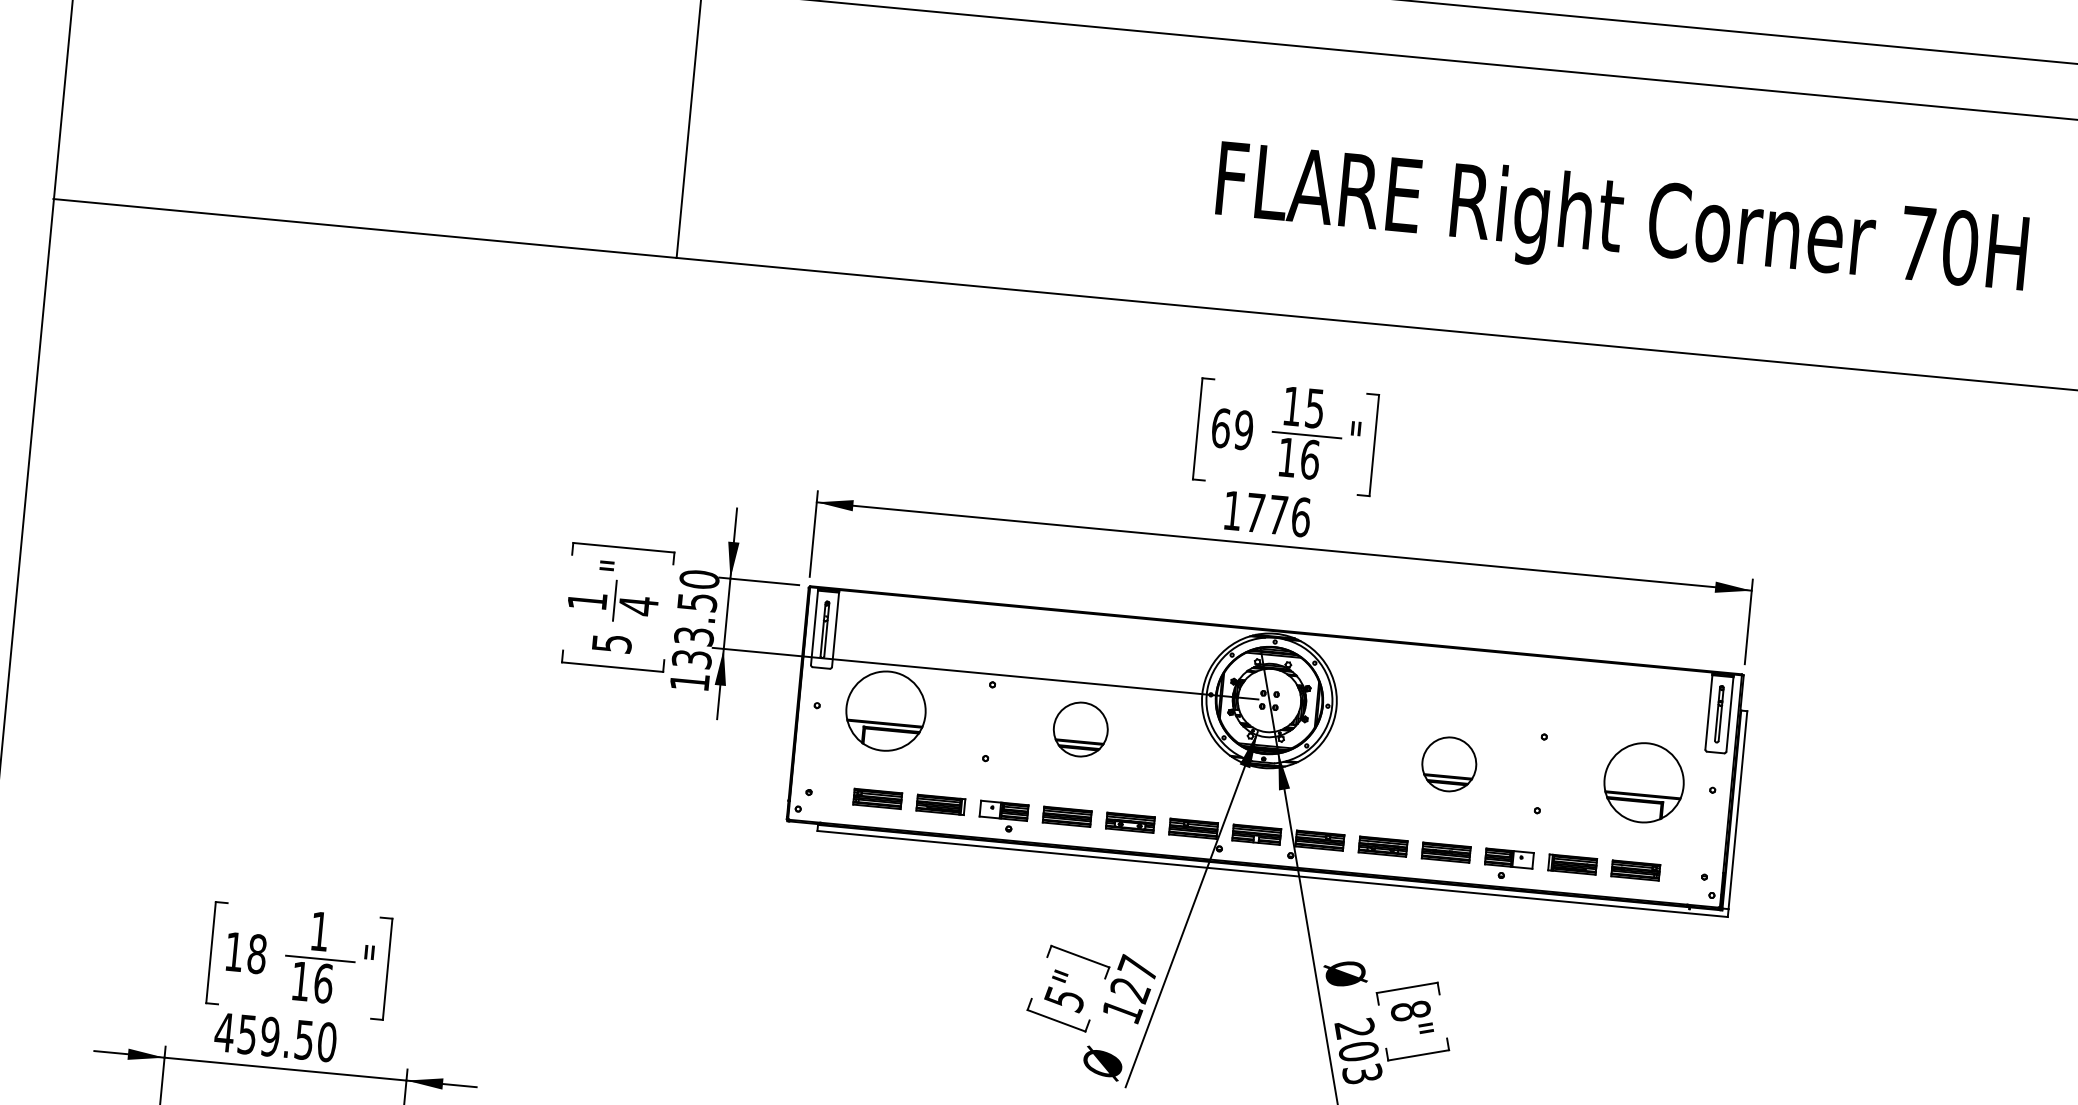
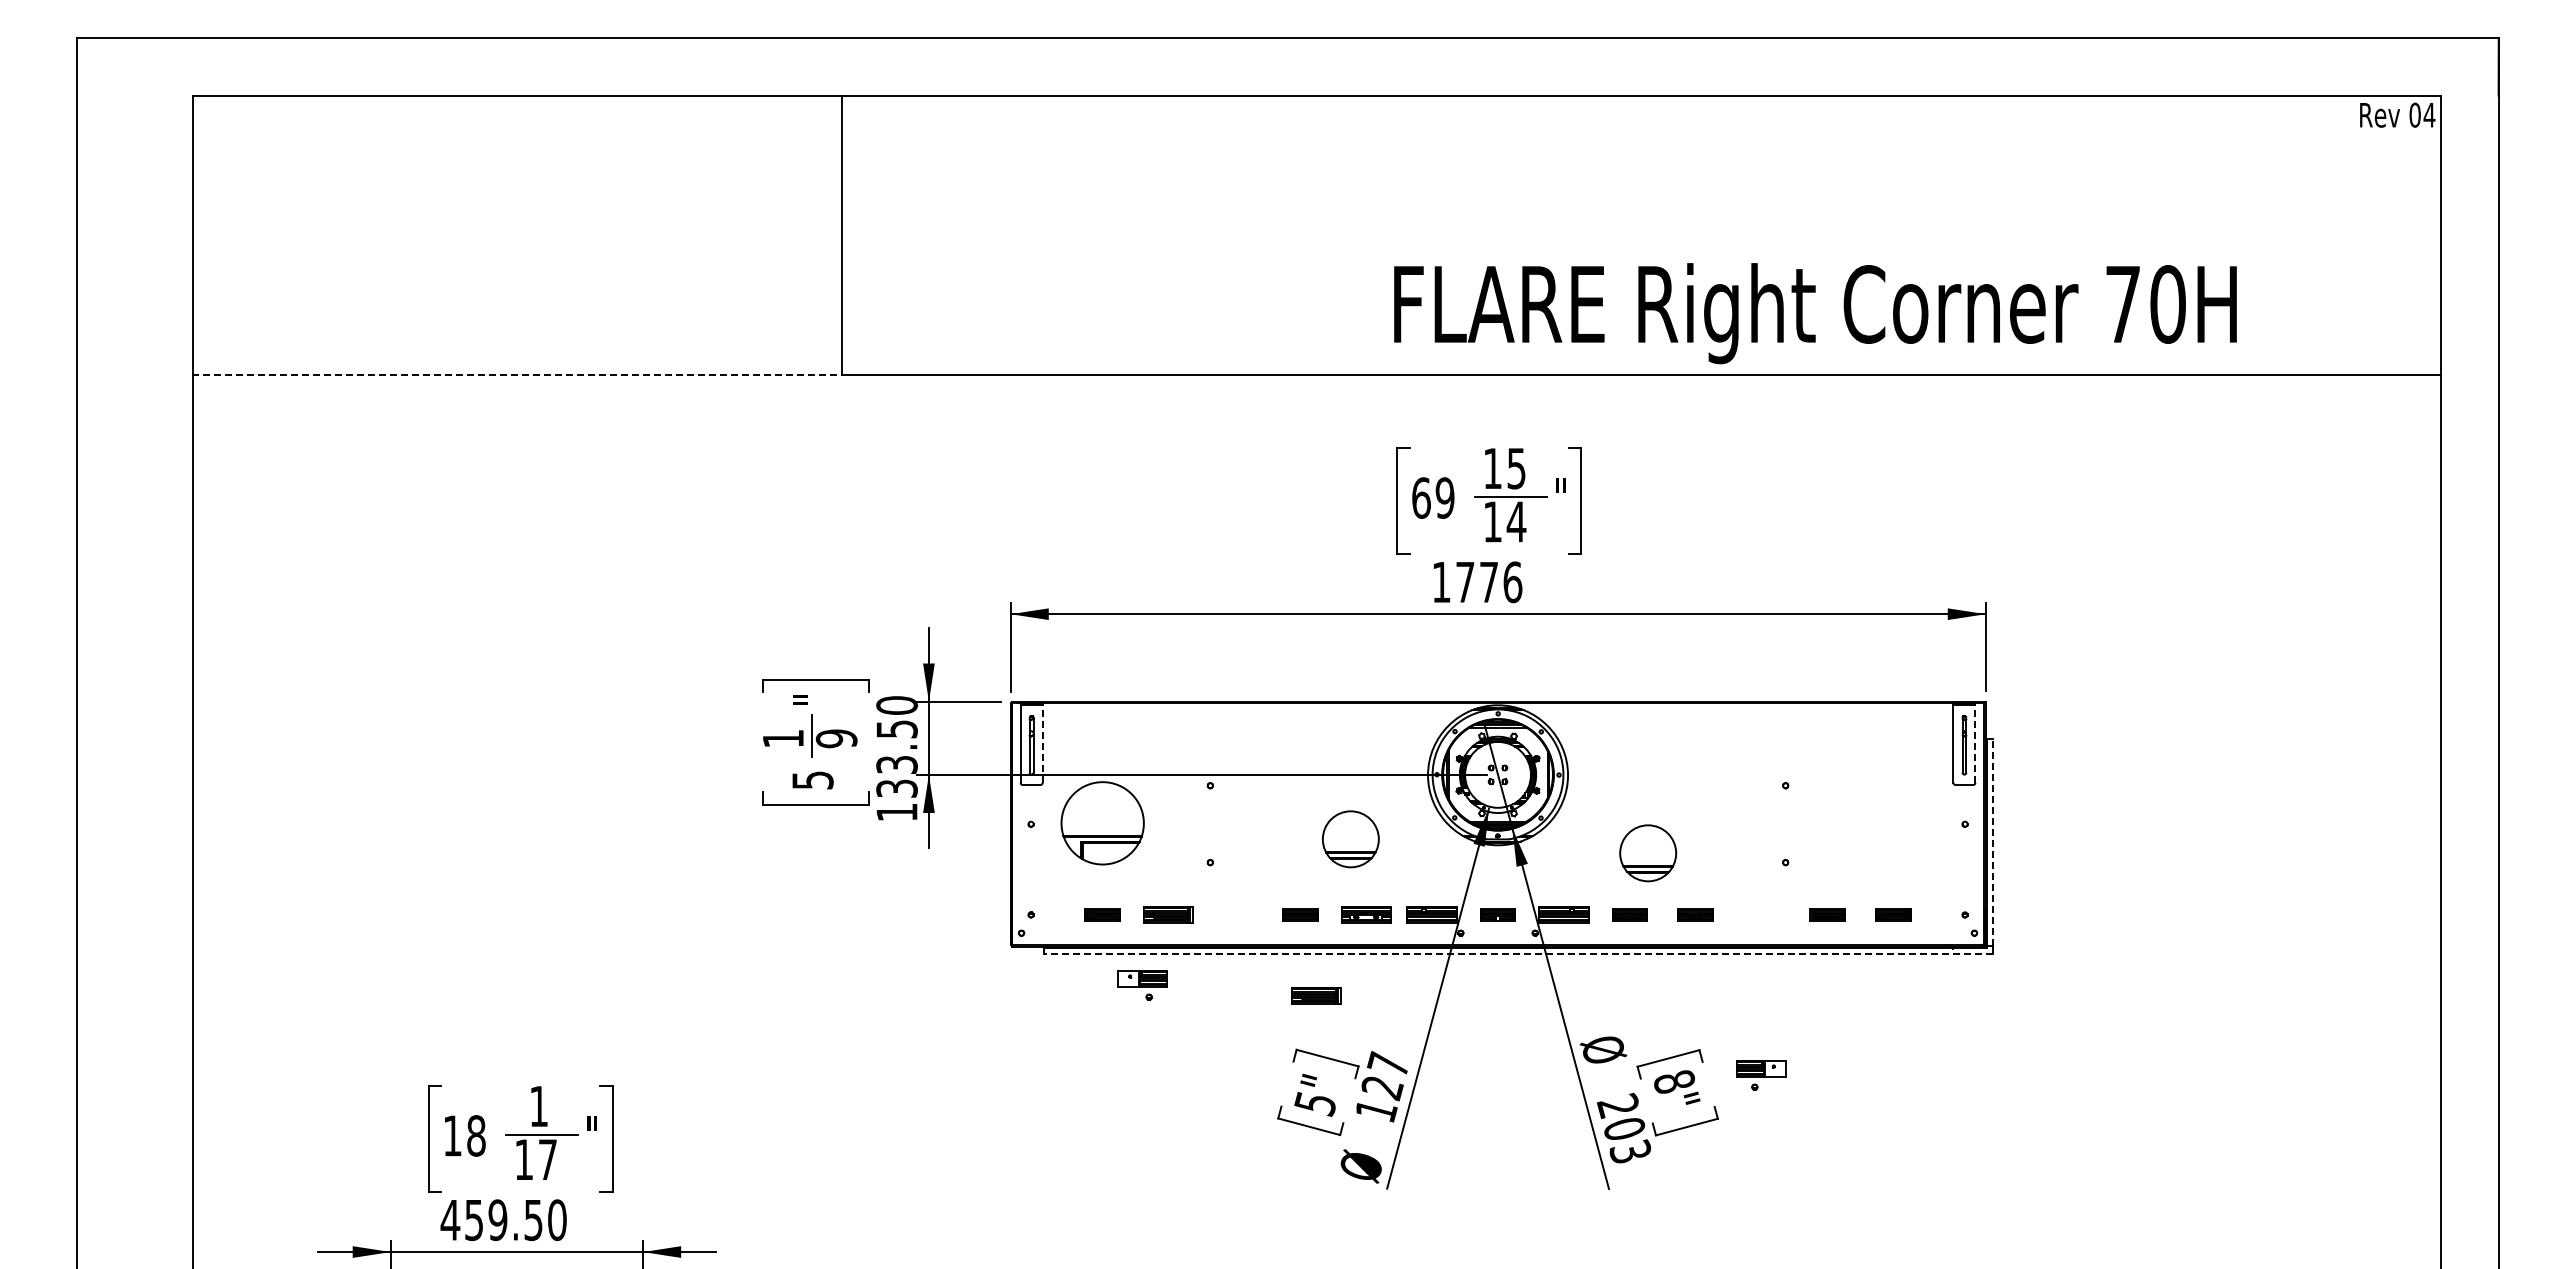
text: (1621, 224) -> (1815, 313), moved
line: (364, 228) -> (516, 375), solid -> dashed
text: (1310, 459) -> (1516, 521), 16 -> 14
text: (638, 605) -> (836, 738), 4 -> 9
line: (835, 630) -> (1042, 744), solid -> dashed
line: (1730, 714) -> (1975, 744), solid -> dashed
part: (1080, 729) -> (1350, 839), moved
part: (1449, 764) -> (1648, 853), moved
part: (1644, 782) -> (1893, 823), removed
part: (877, 798) -> (1102, 914), size x0.7
line: (1738, 809) -> (1993, 841), solid -> dashed
part: (1067, 816) -> (1300, 914), size x0.7
part: (1003, 817) -> (1142, 985), moved
part: (1256, 834) -> (1497, 914), size x0.7
part: (1382, 846) -> (1629, 914), size x0.7
part: (1446, 852) -> (1695, 914), size x0.7
part: (1508, 864) -> (1761, 1075), moved
part: (1572, 864) -> (1827, 914), size x0.7
part: (1635, 870) -> (1893, 914), size x0.7
line: (1272, 873) -> (1518, 953), solid -> dashed
part: (1075, 895) -> (1316, 995), added
text: (323, 983) -> (547, 1159), 16 -> 17

